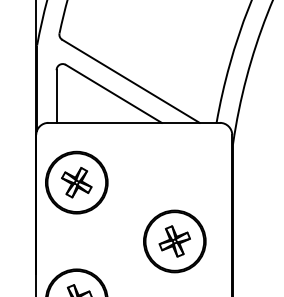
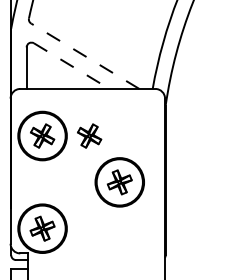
line: (130, 81) -> (84, 56), solid -> dashed
line: (114, 94) -> (72, 66), solid -> dashed
part: (136, 181) -> (89, 135), added

